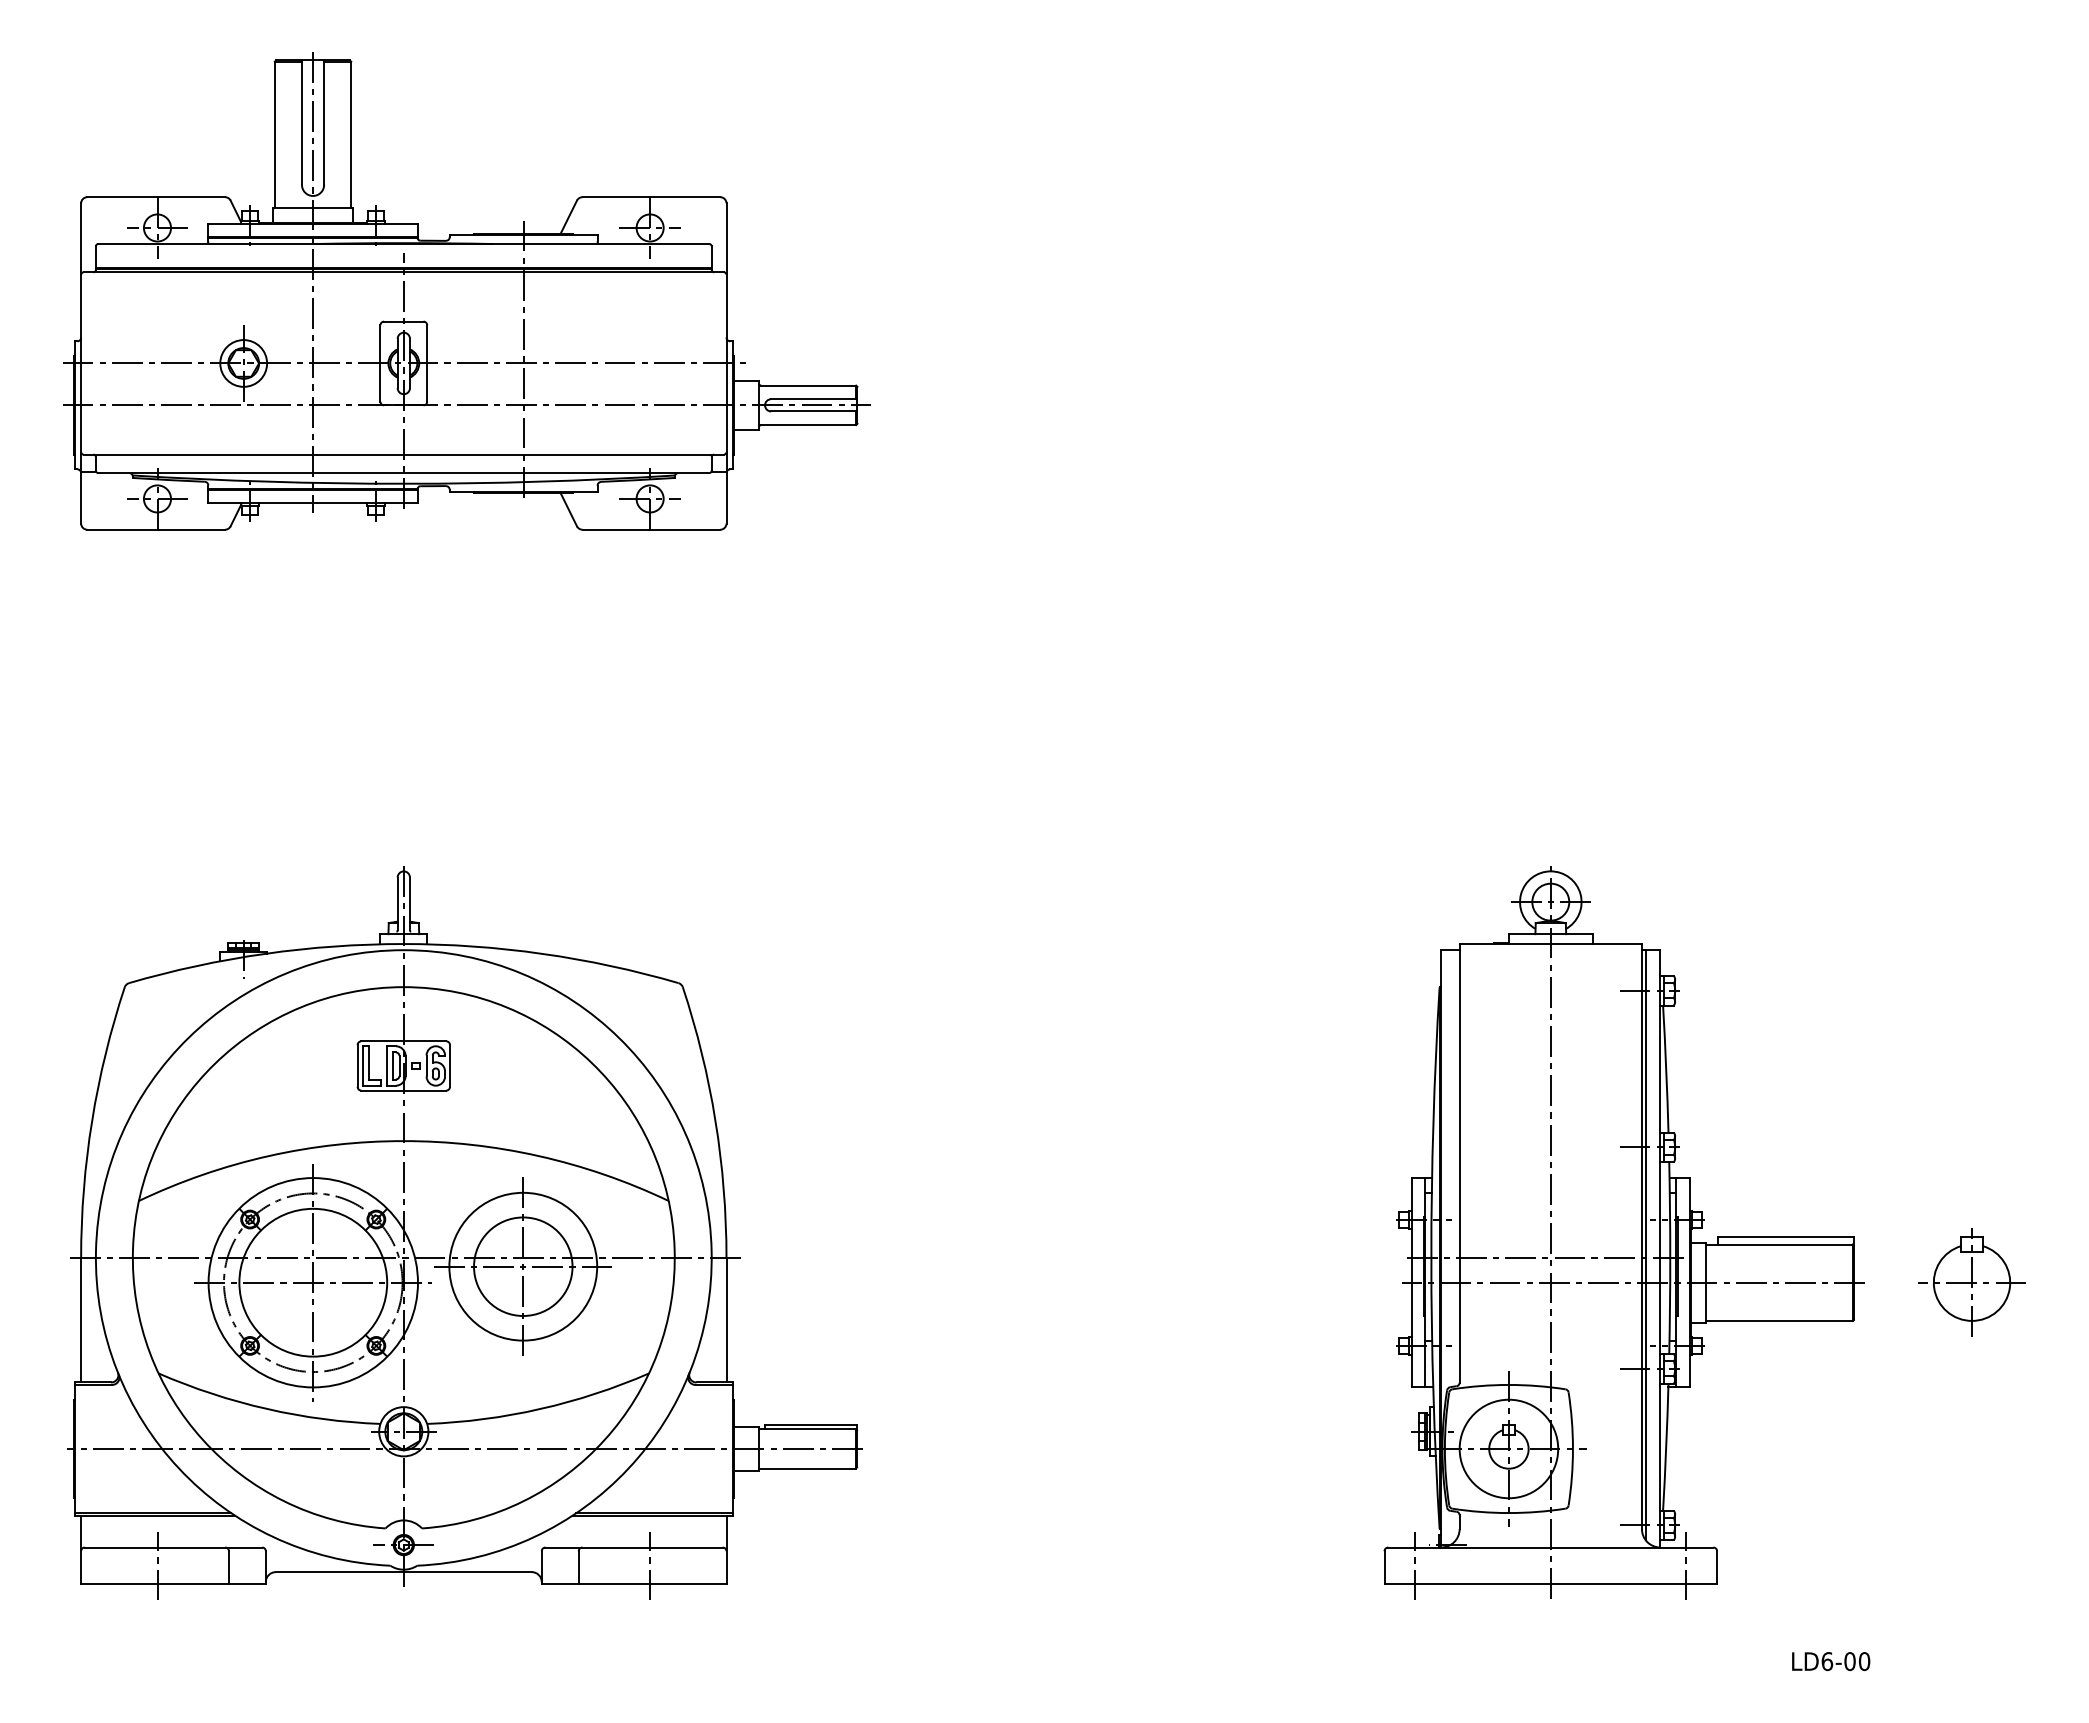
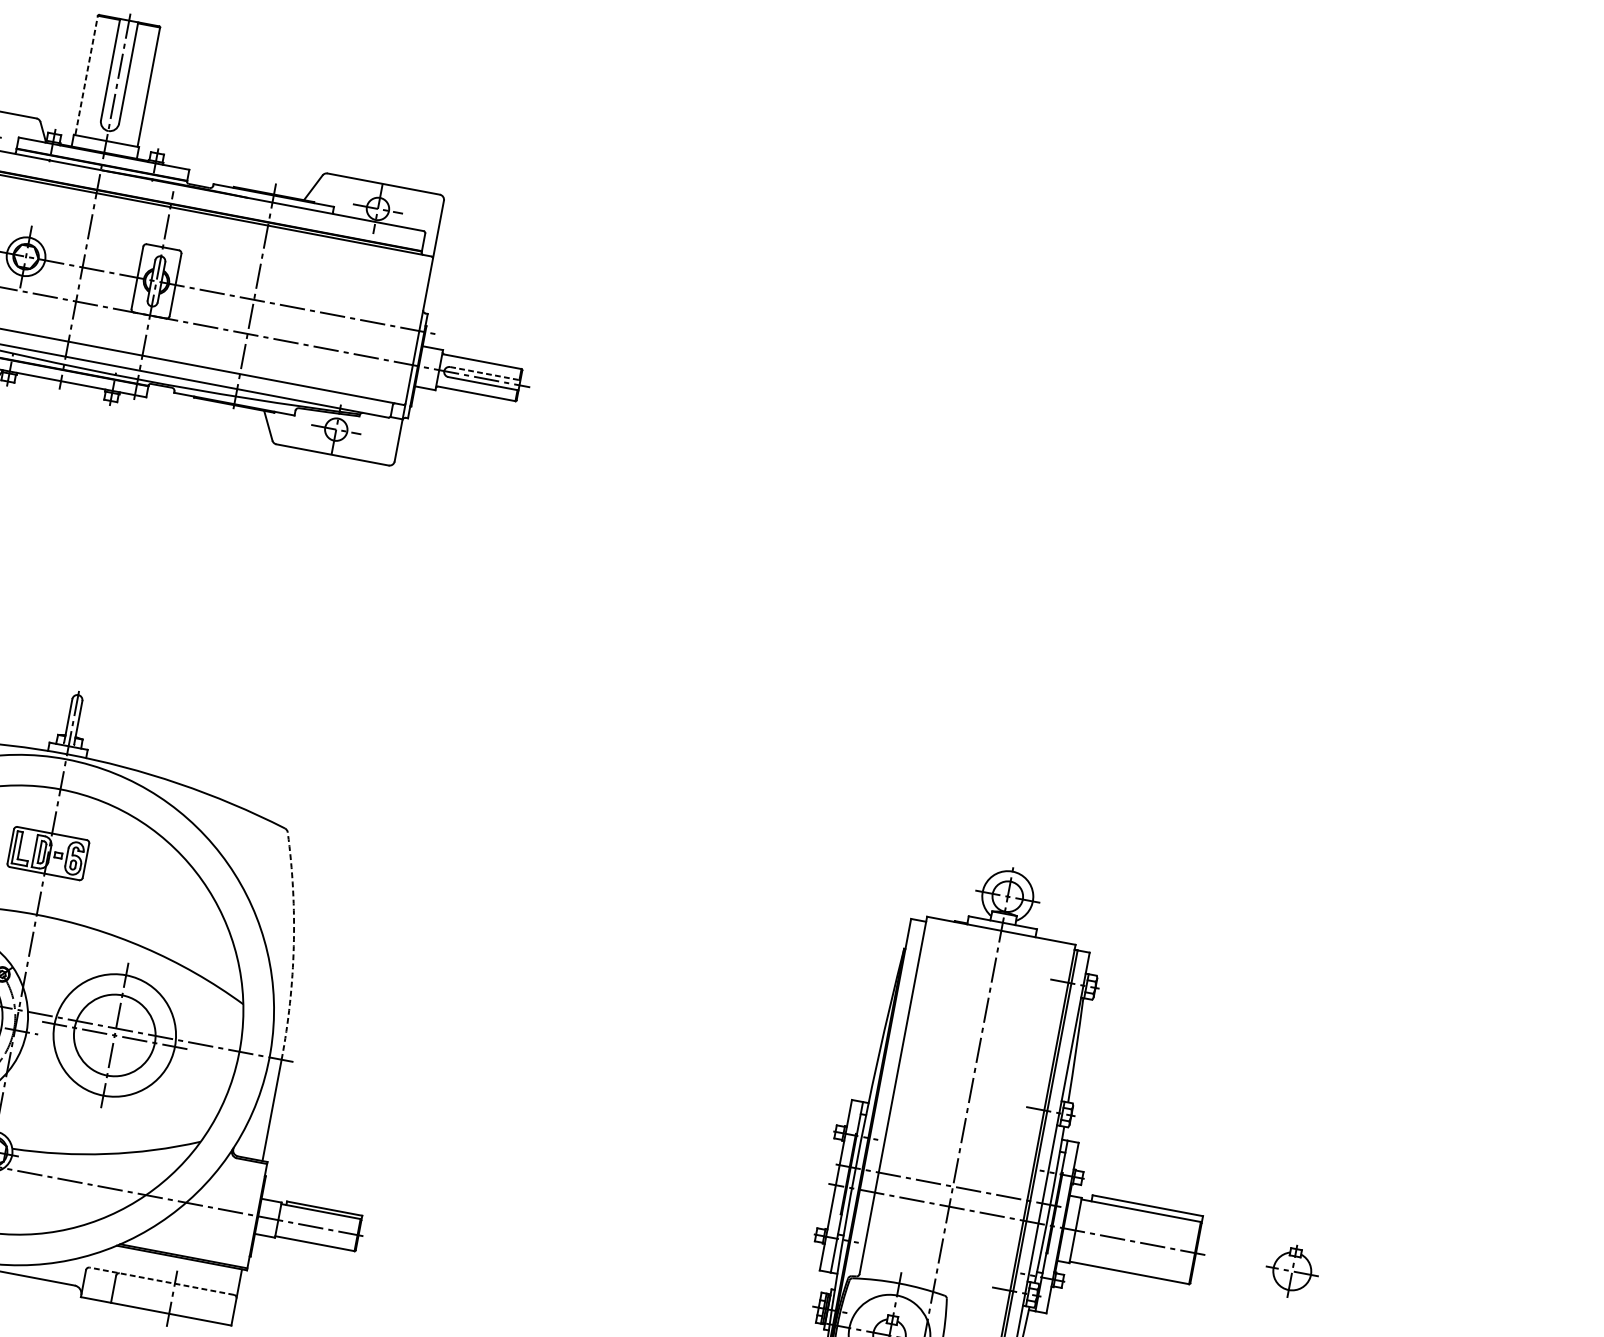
line: (274, 134) -> (86, 75), solid -> dashed
line: (814, 399) -> (485, 373), solid -> dashed
arc: (715, 1120) -> (293, 945), solid -> dashed
part: (1971, 1282) -> (1291, 1271), size x0.6
line: (634, 1547) -> (162, 1281), solid -> dashed

